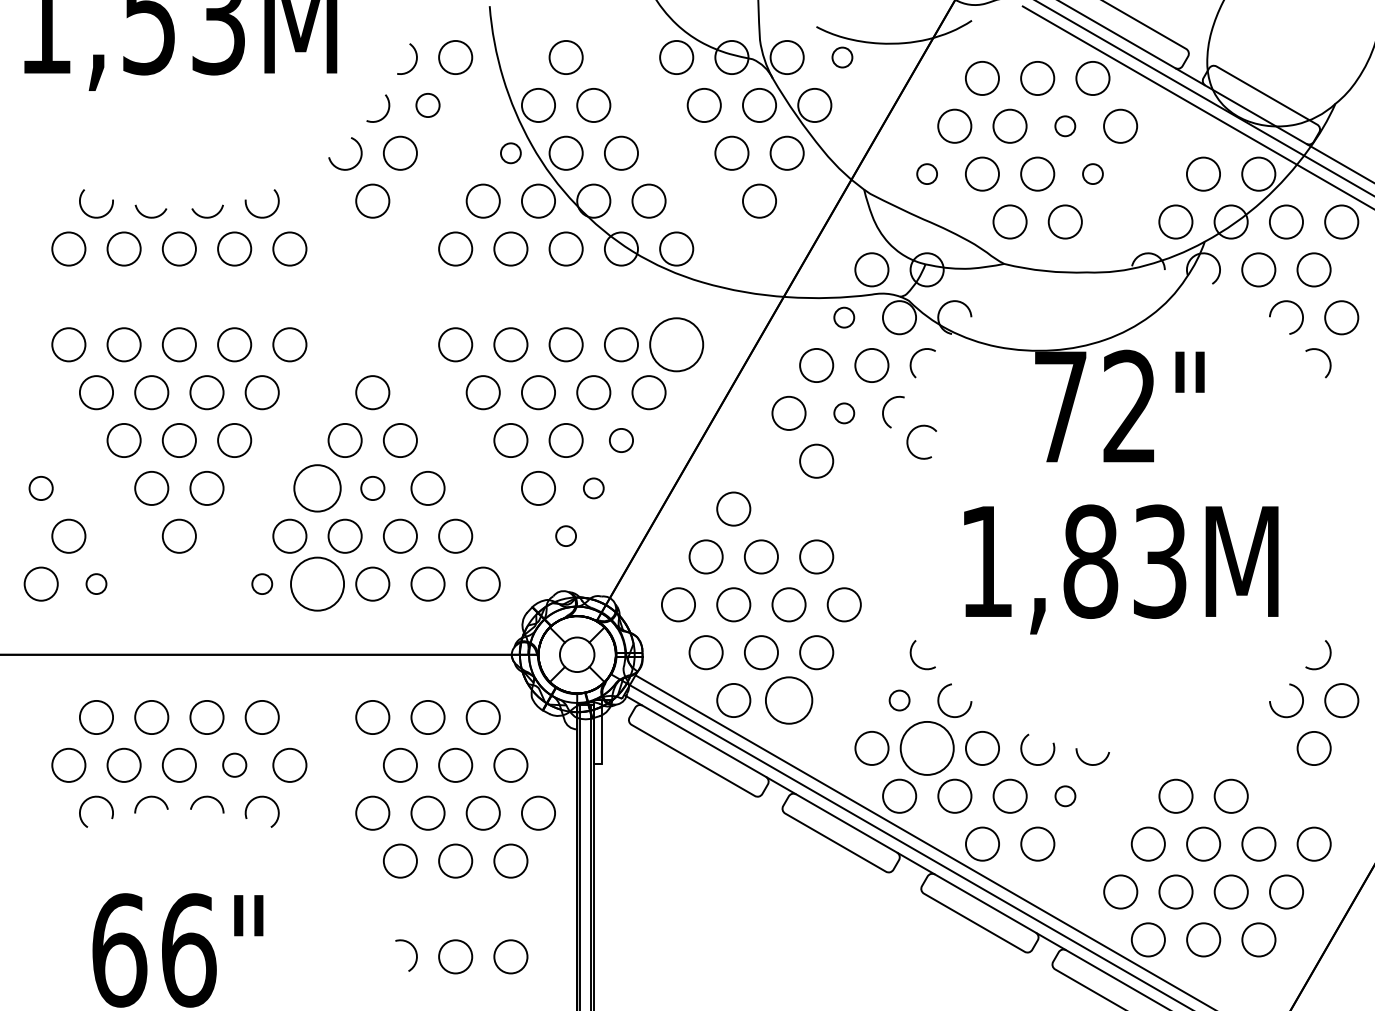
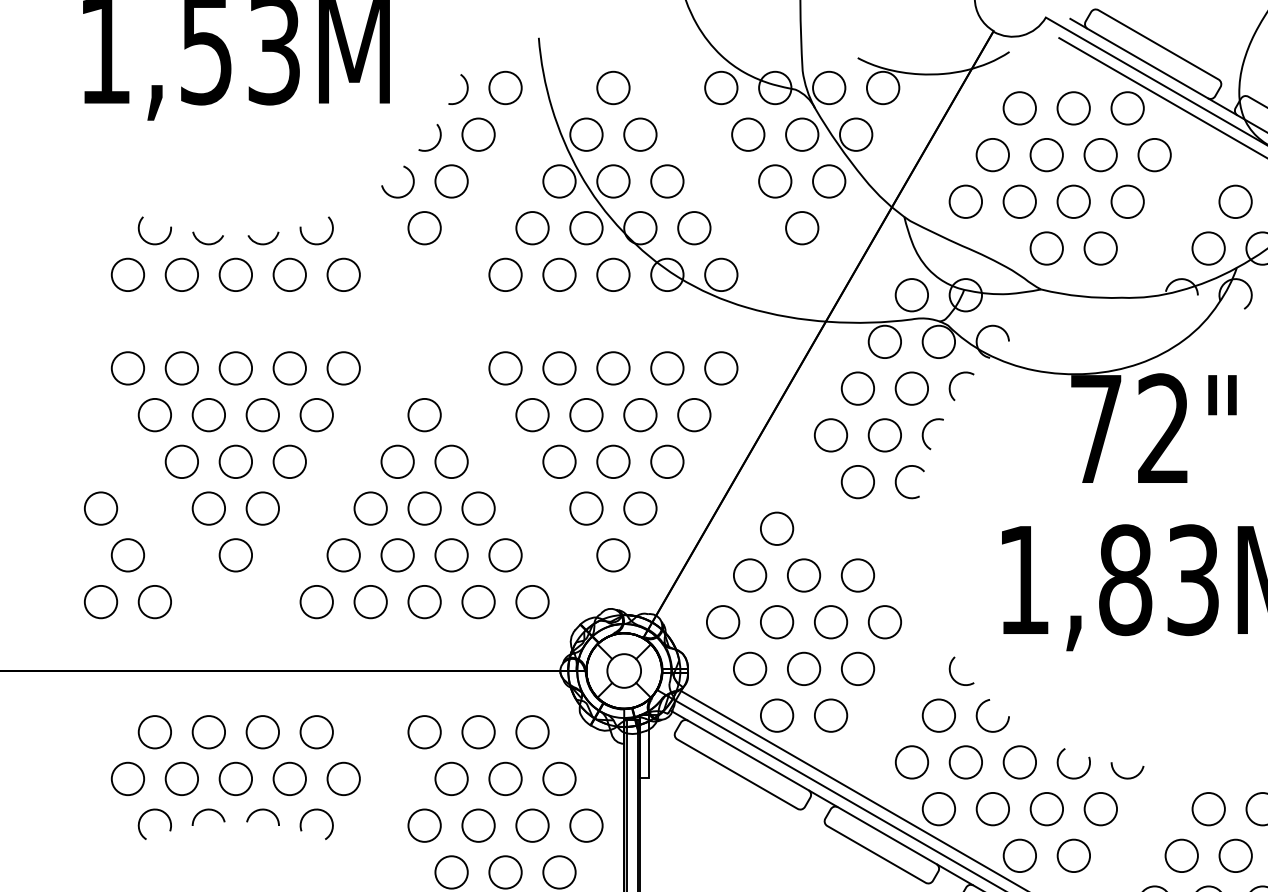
circle: (842, 57) -> (883, 87), size x1.67
circle: (427, 105) -> (478, 134), size x1.43
circle: (1064, 125) -> (1099, 154), size x1.67
circle: (510, 152) -> (559, 180), size x1.67
circle: (926, 173) -> (965, 201), size x1.67
circle: (1092, 173) -> (1127, 201), size x1.67
circle: (843, 317) -> (884, 341), size x1.67
circle: (676, 344) -> (721, 368), size x0.62
circle: (843, 412) -> (884, 434), size x1.67
arc: (909, 436) -> (897, 476), moved
circle: (621, 440) -> (667, 461), size x1.43
circle: (40, 488) -> (100, 508), size x1.43
circle: (317, 488) -> (370, 508), size x0.71
circle: (372, 488) -> (424, 508), size x1.43
circle: (593, 488) -> (640, 508), size x1.67
circle: (565, 535) -> (612, 554), size x1.67
circle: (96, 583) -> (154, 601), size x1.67
circle: (261, 583) -> (316, 601), size x1.67
circle: (317, 583) -> (370, 601), size x0.62
circle: (788, 700) -> (830, 715), size x0.71
circle: (899, 700) -> (938, 715), size x1.67
circle: (926, 748) -> (965, 762), size x0.62
circle: (234, 764) -> (289, 778), size x1.43
circle: (1065, 795) -> (1100, 808), size x1.67

